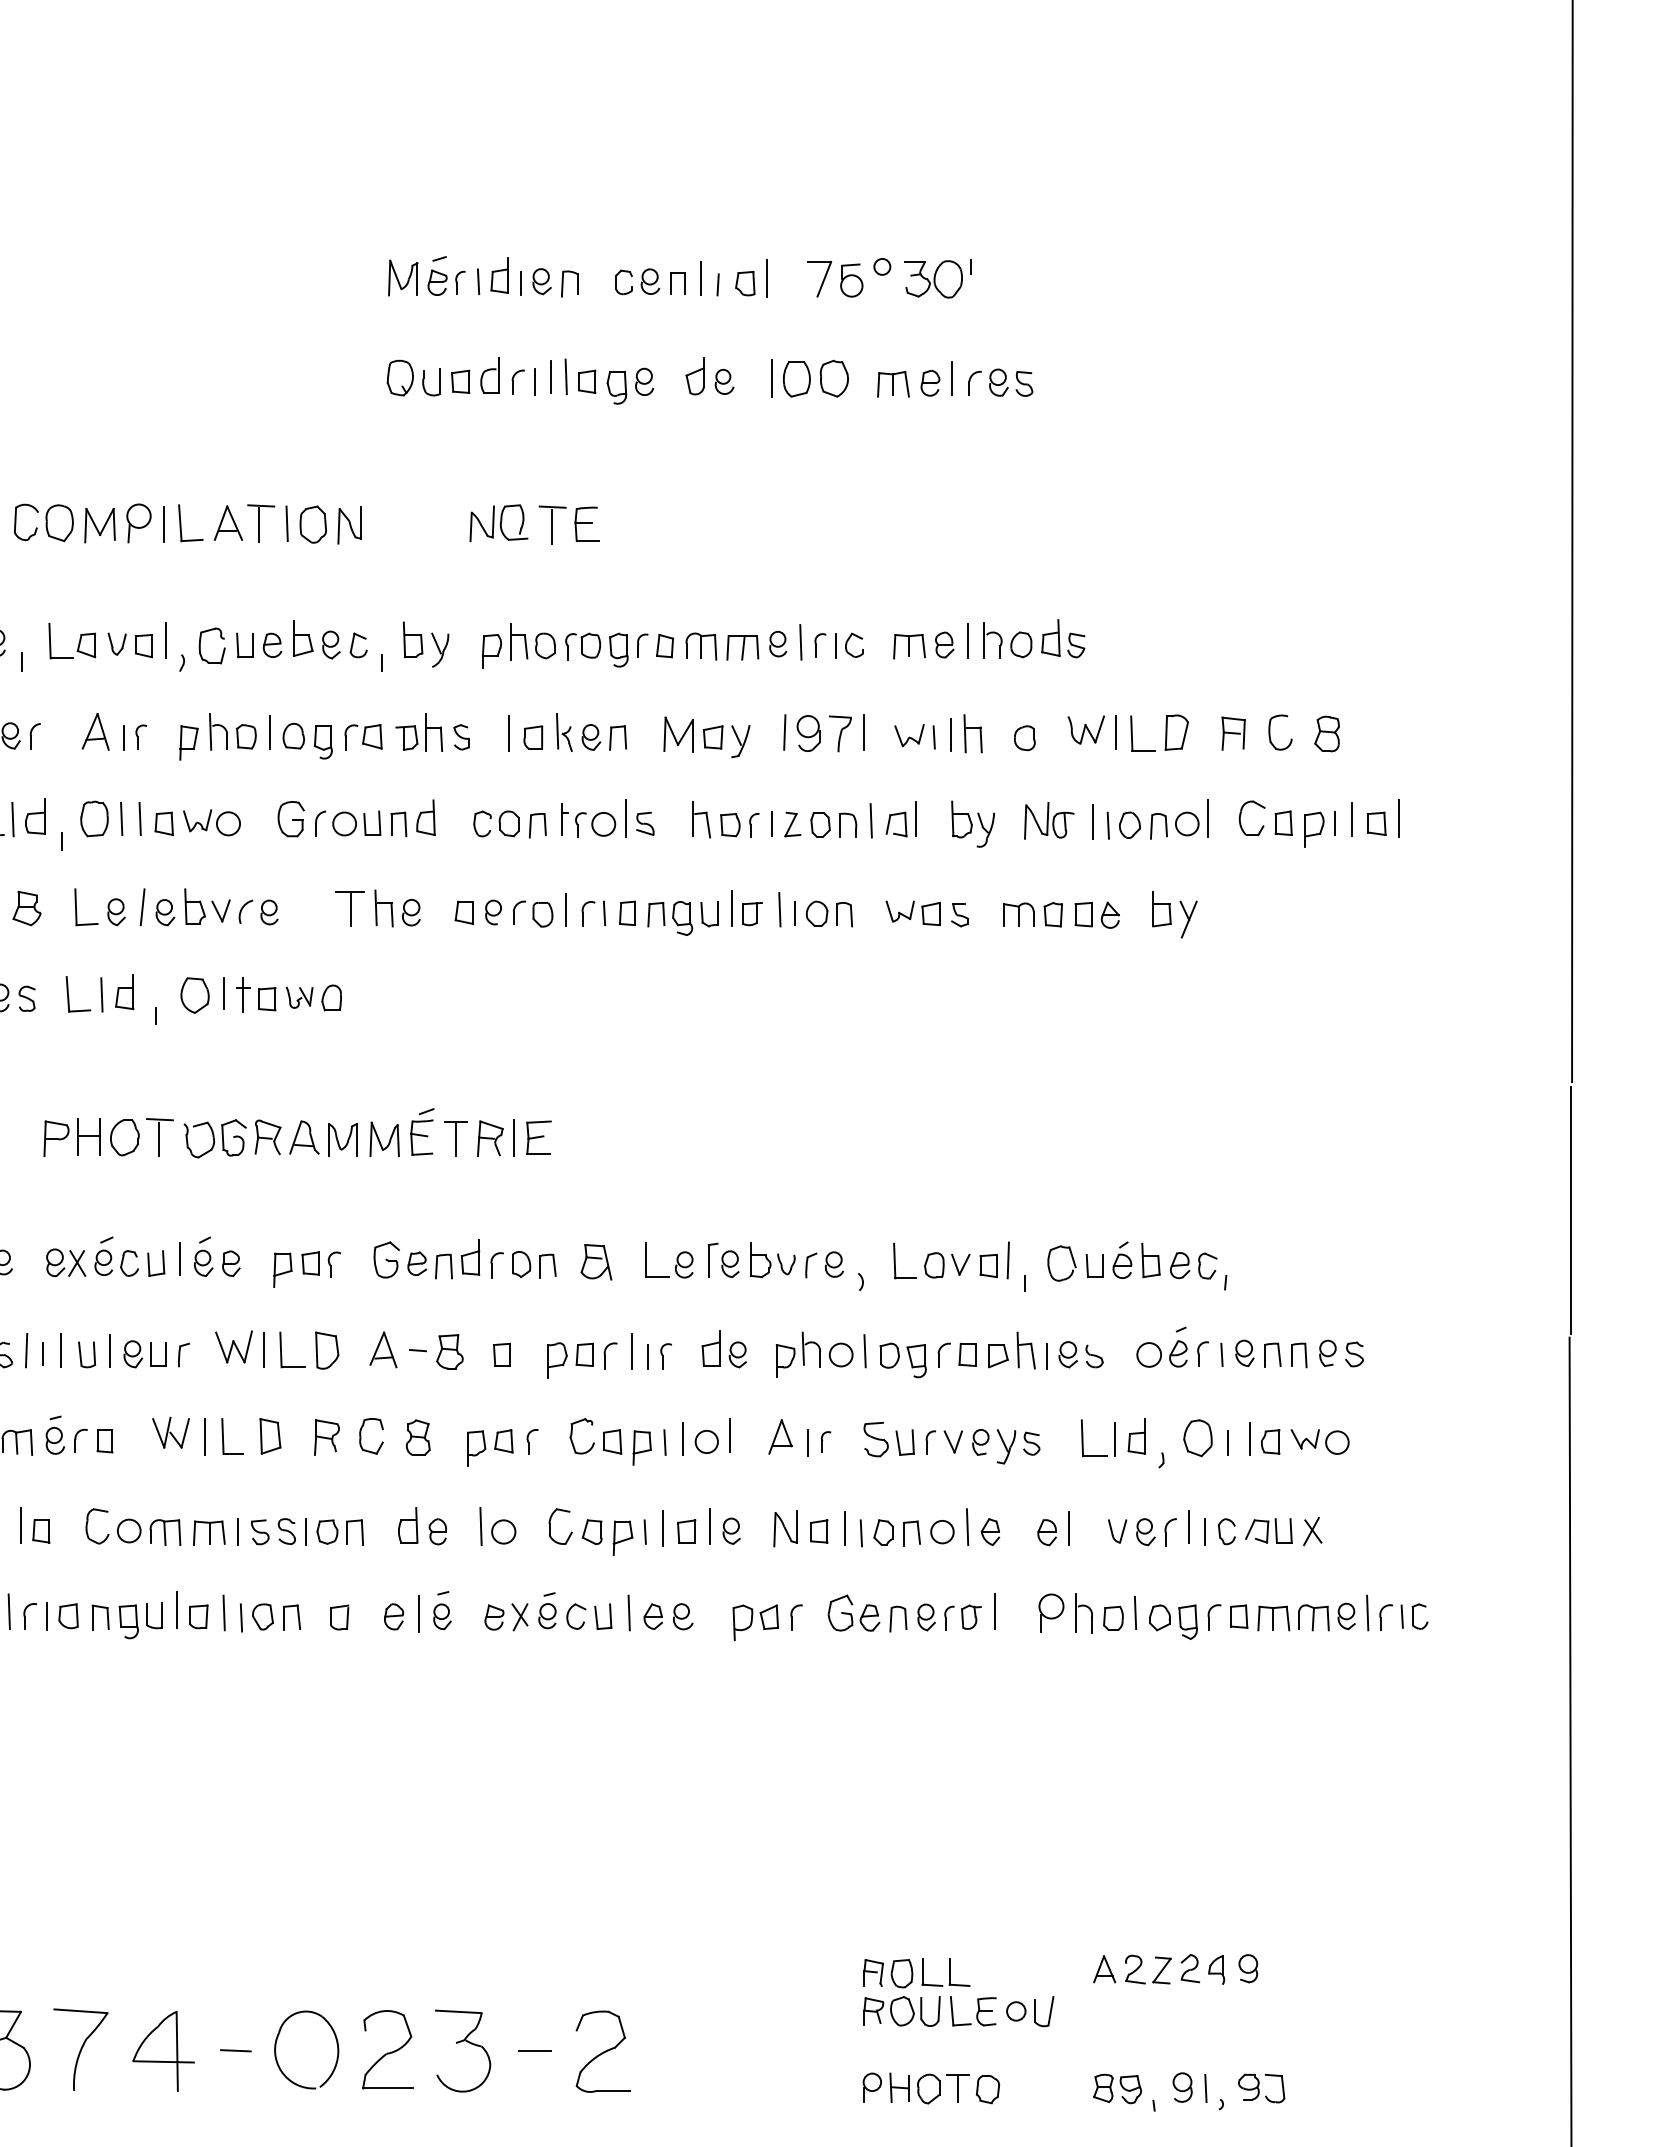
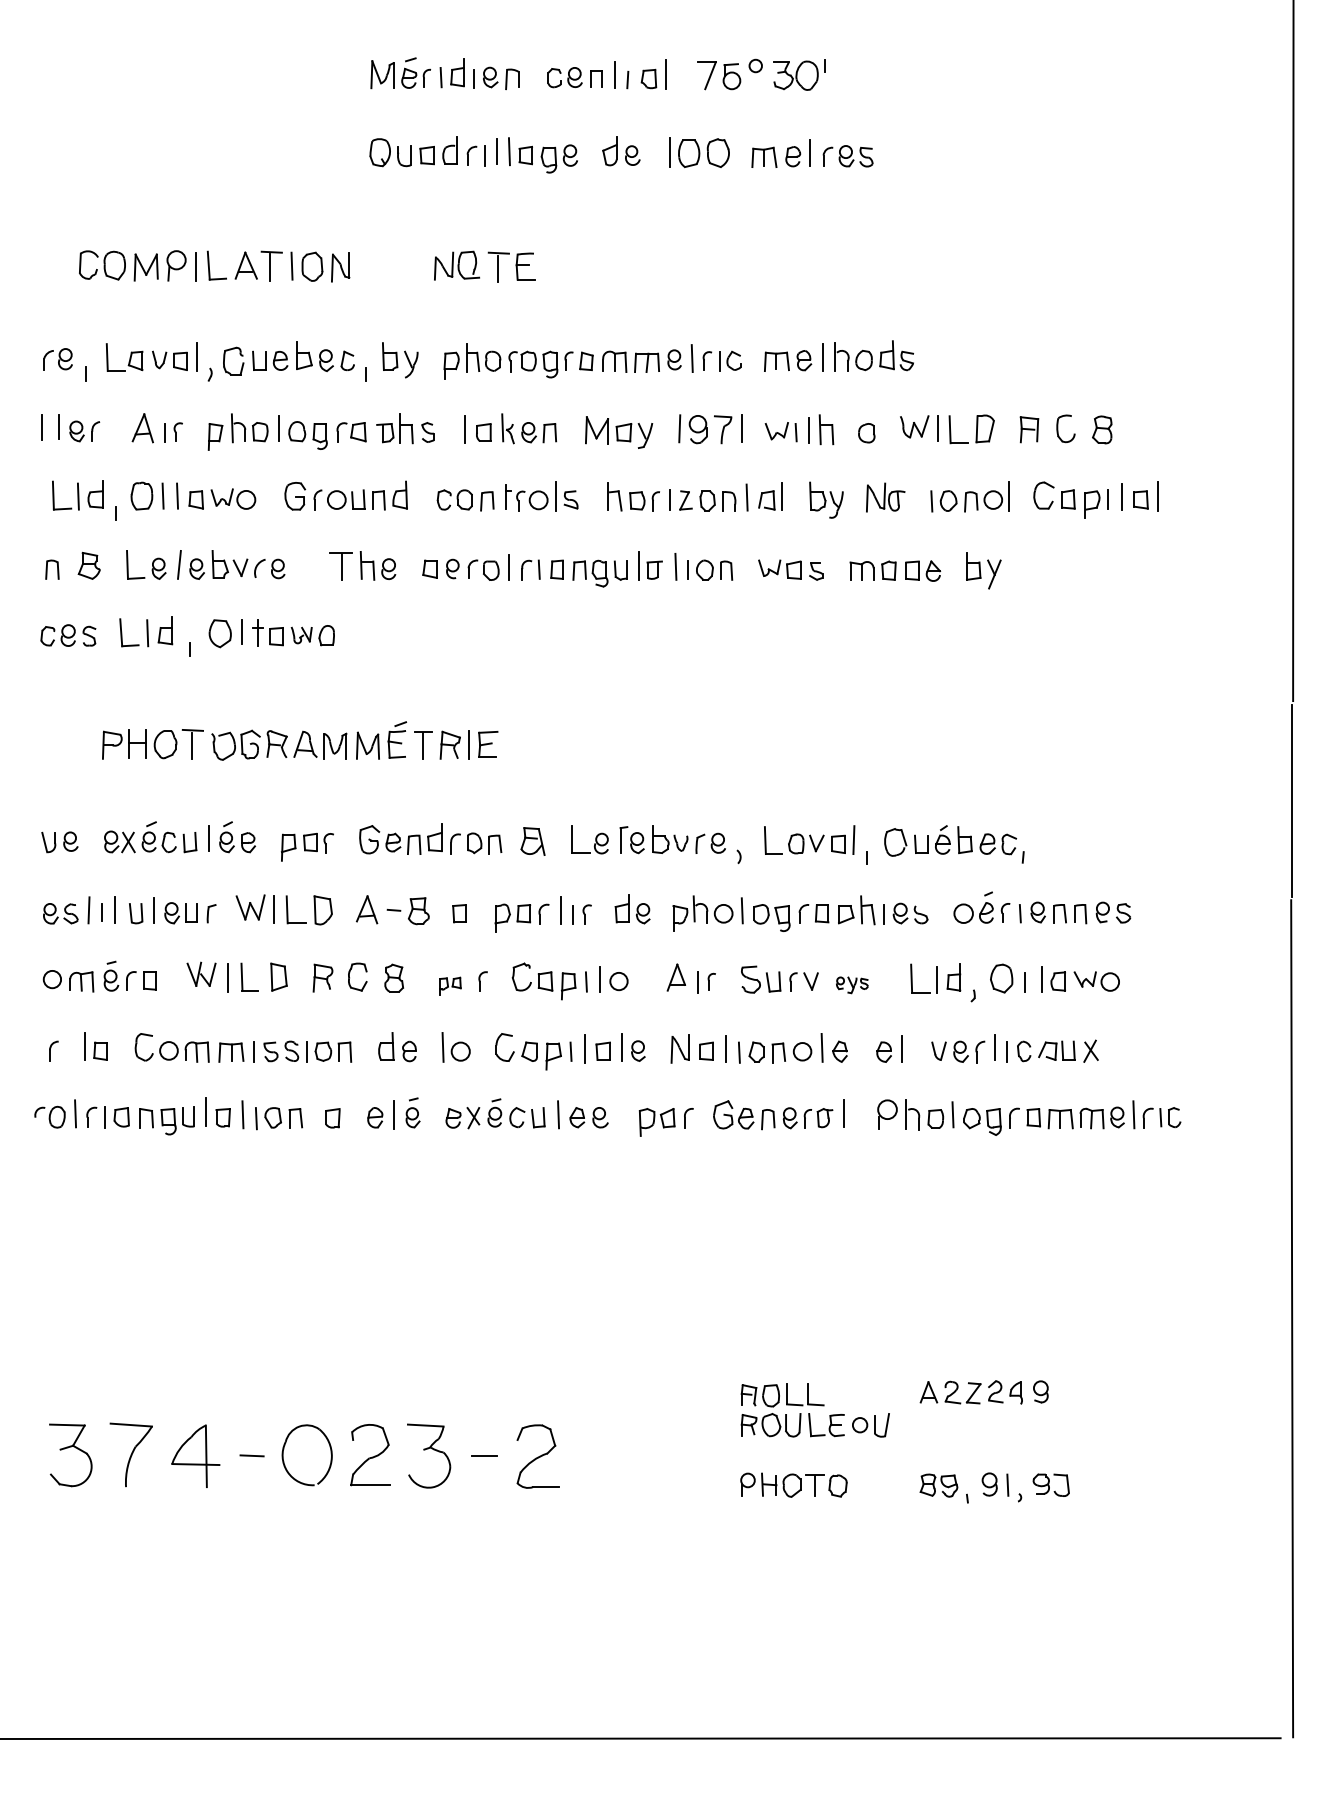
line: (1092, 821) -> (919, 498), removed
line: (729, 1435) -> (636, 976), removed
part: (490, 1447) -> (450, 985), size x0.6
part: (1006, 1447) -> (852, 985), size x0.6

